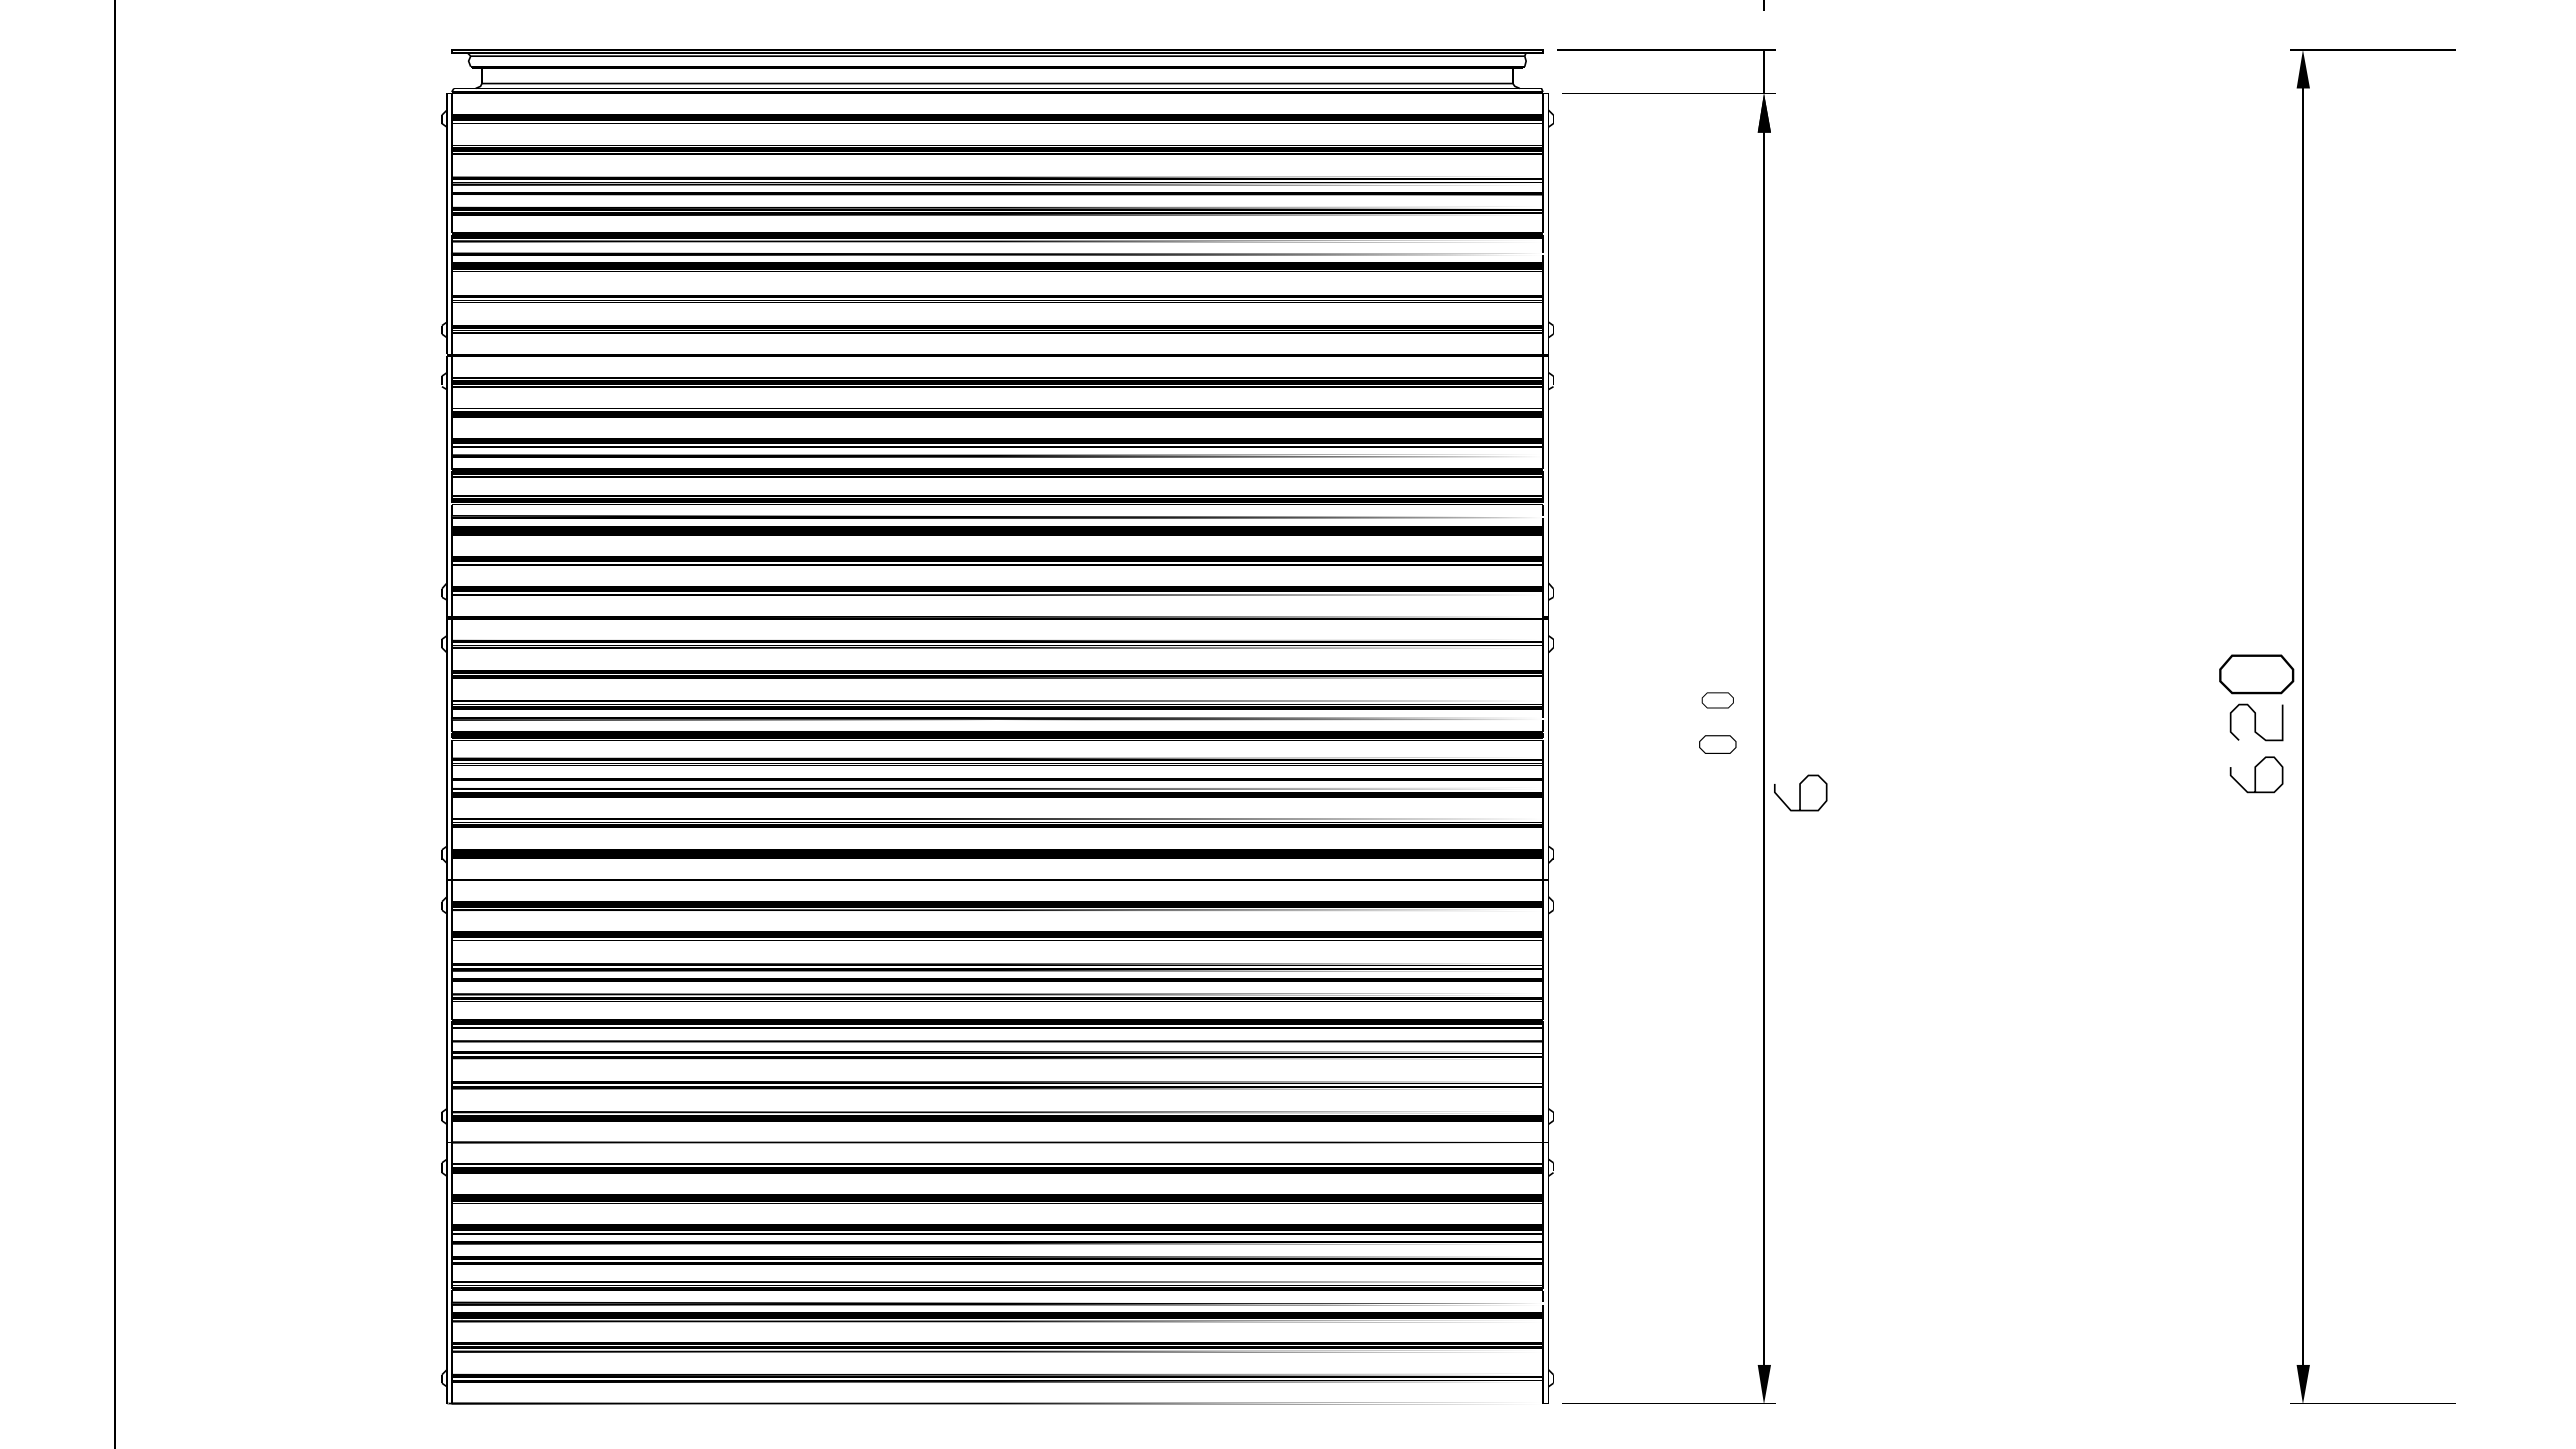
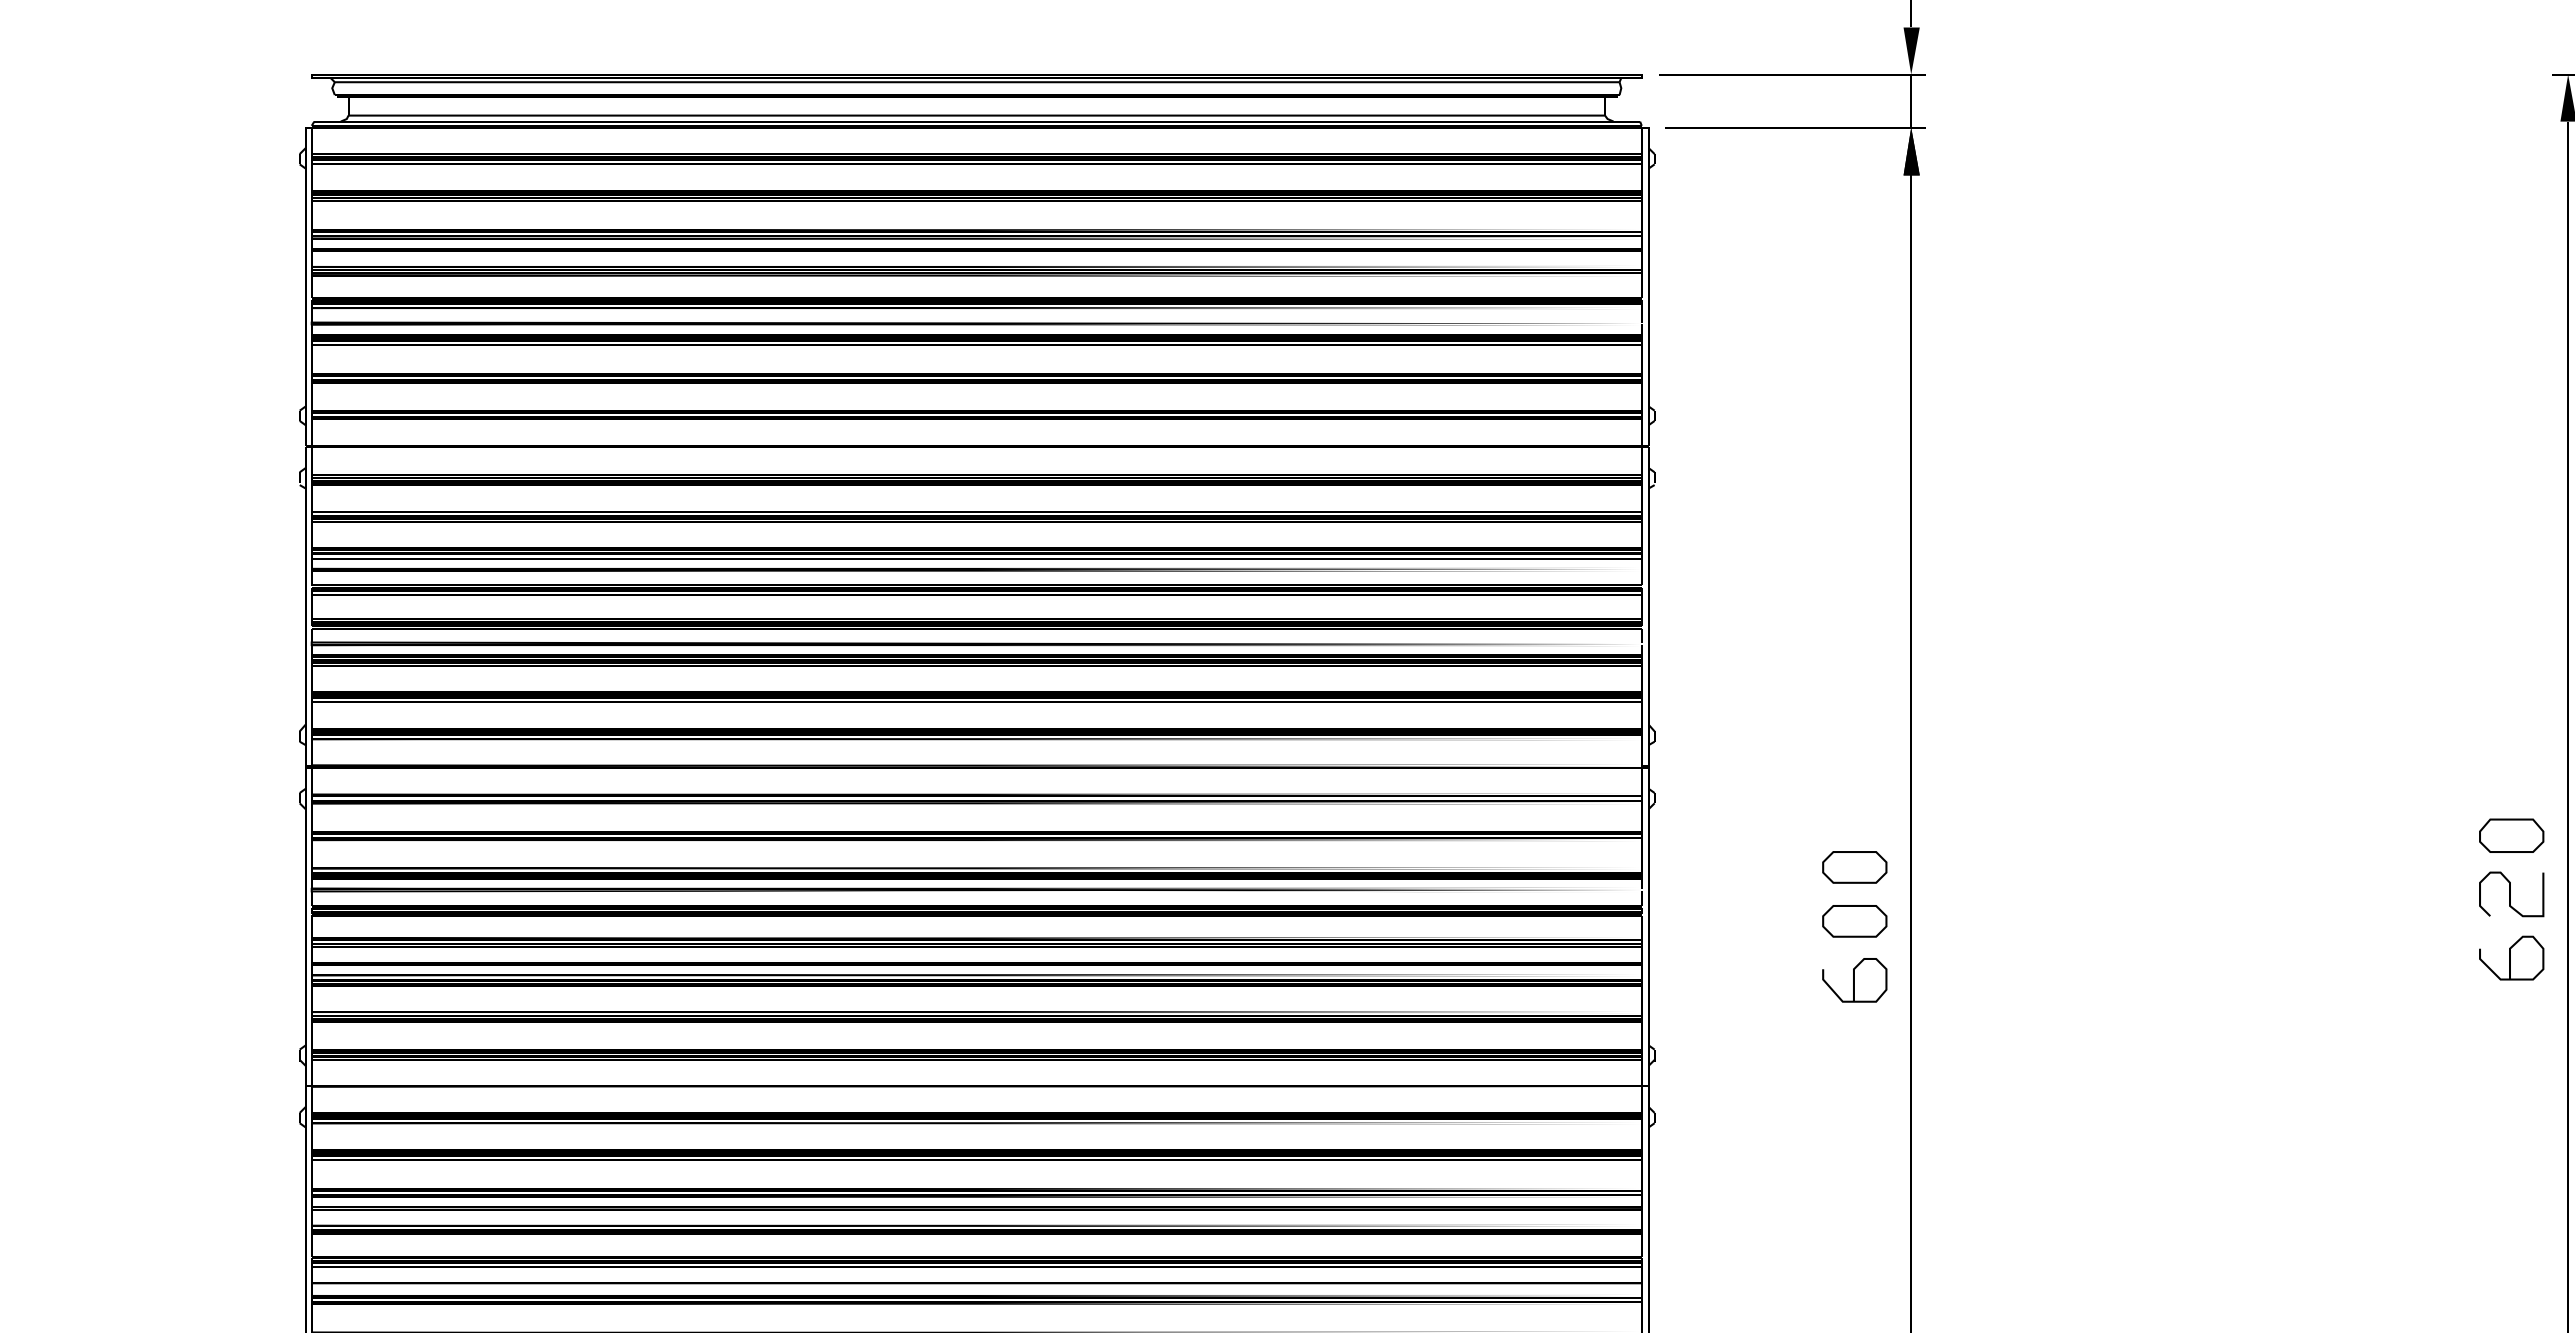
fill: (1764, 30) -> (1911, 50), added
part: (2256, 674) -> (2511, 835), size x0.71
part: (1717, 700) -> (1854, 867), size x1.67
part: (1717, 744) -> (1854, 921), size x1.43
curve: (1800, 792) -> (1854, 979), moved

